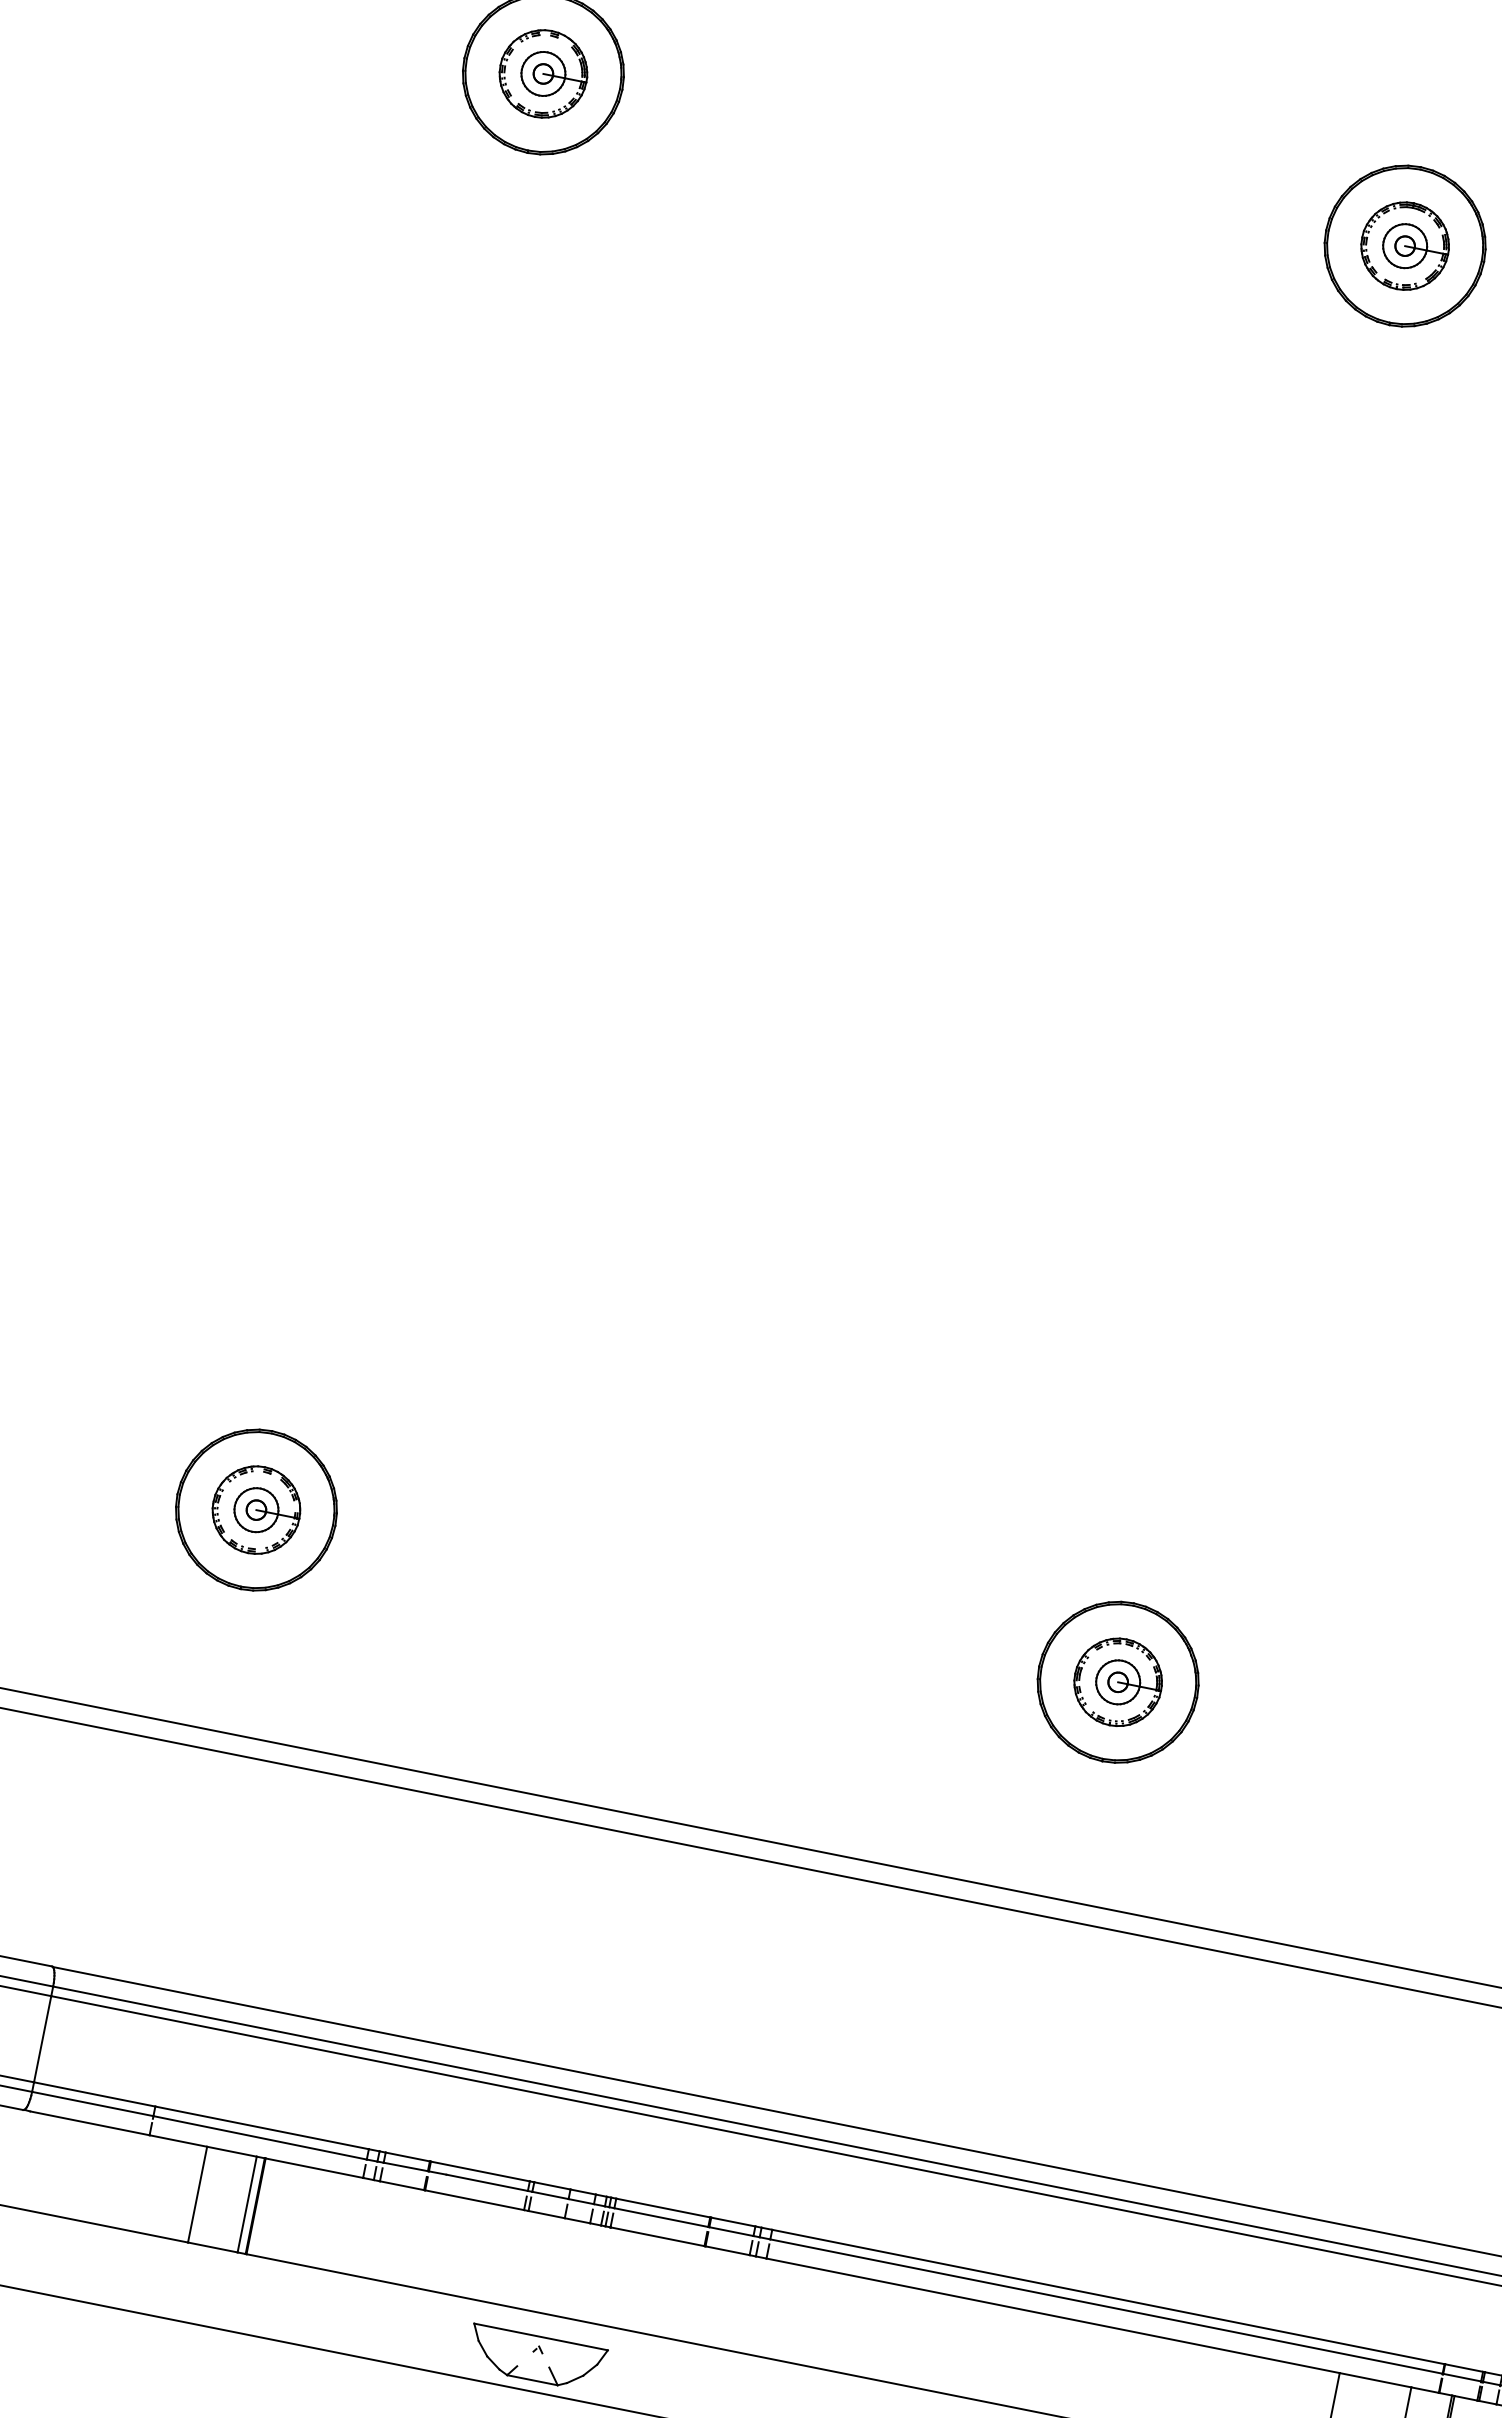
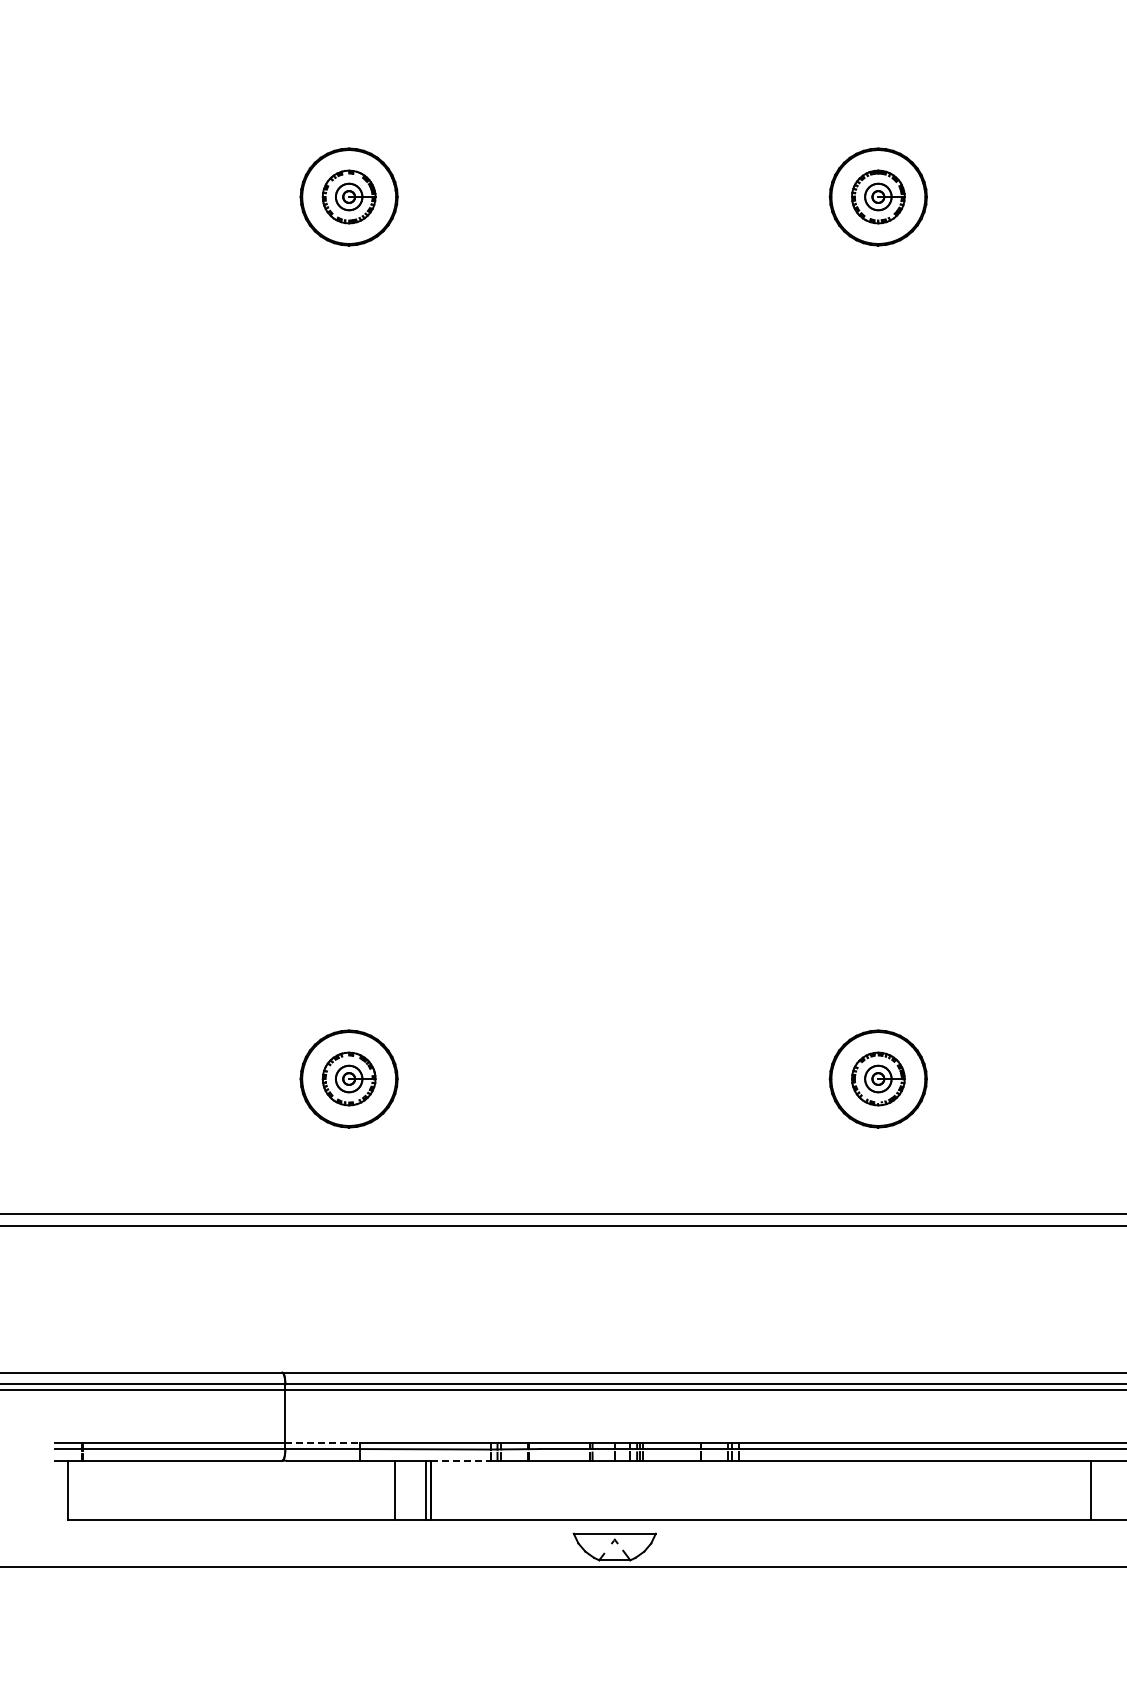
line: (96, 2095) -> (323, 1443), solid -> dashed
line: (315, 2167) -> (461, 1460), solid -> dashed

